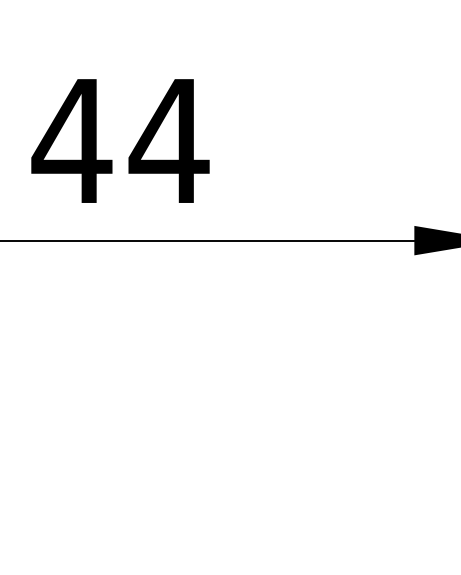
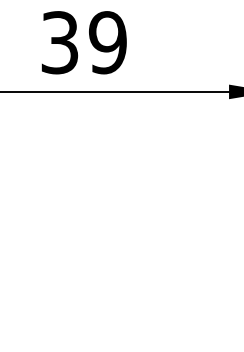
text: (119, 140) -> (83, 42), 44 -> 39

